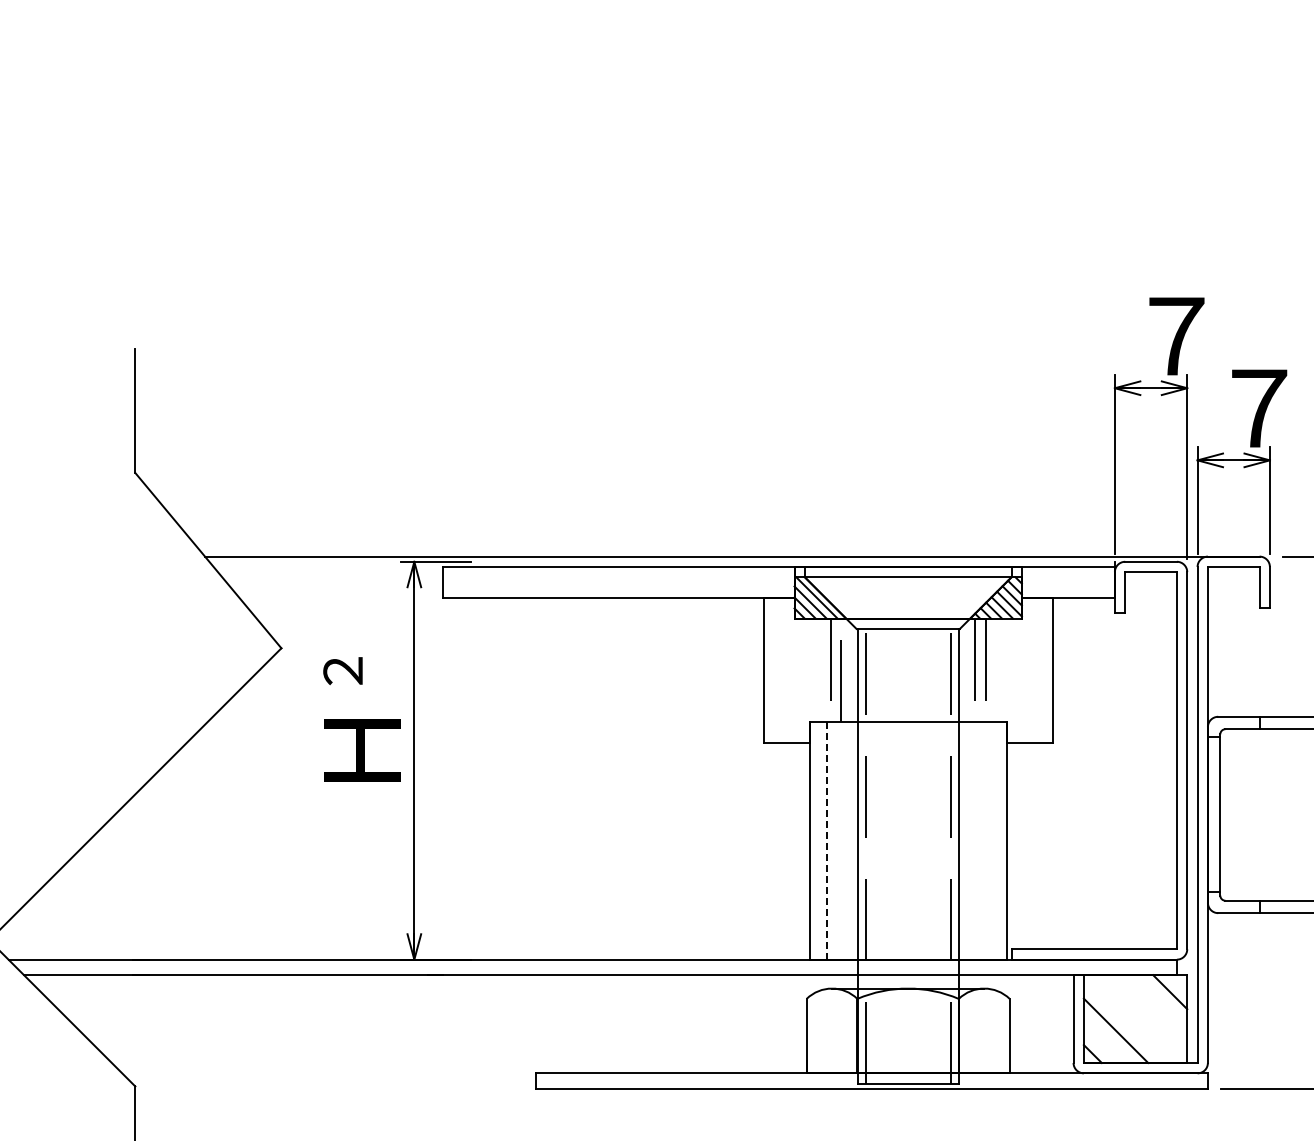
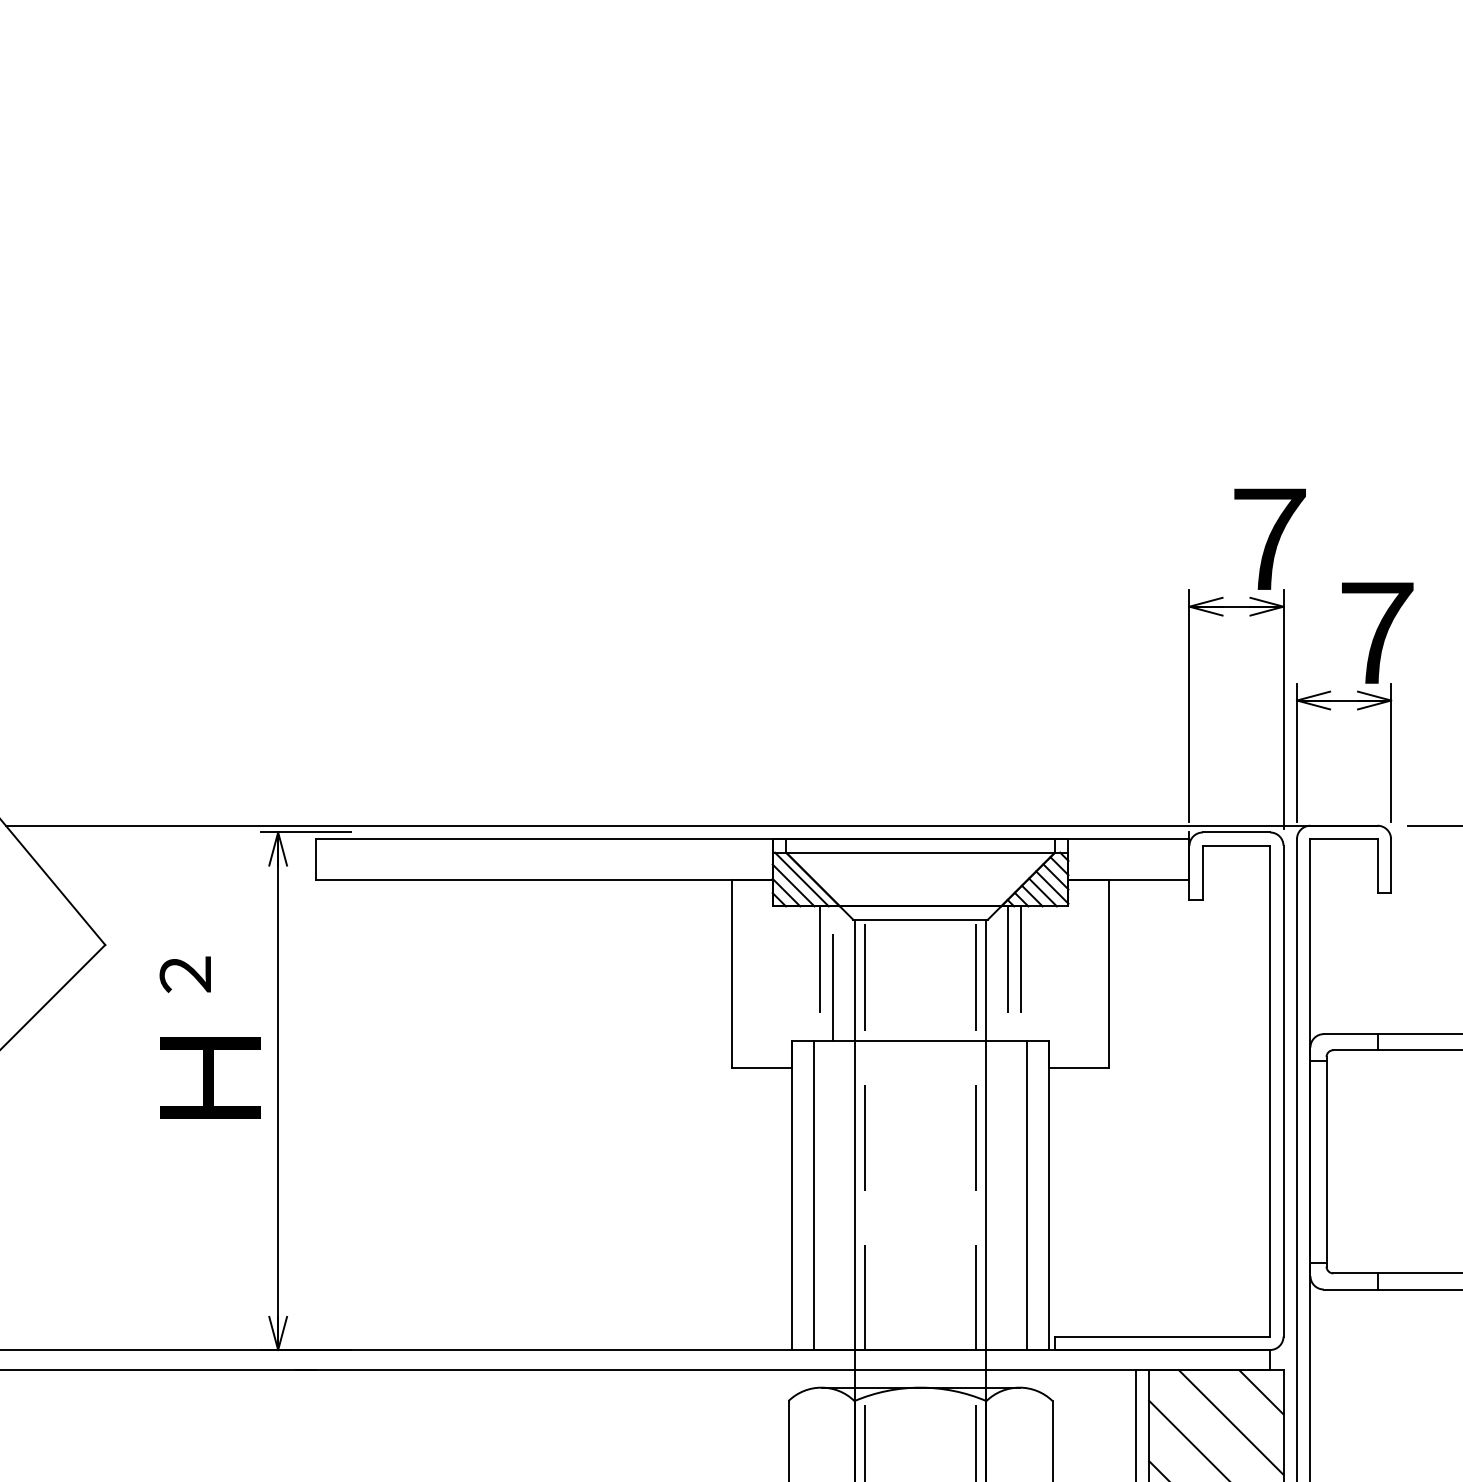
line: (826, 840) -> (814, 1195), dashed -> solid
line: (989, 840) -> (1026, 1195), added
line: (1146, 1015) -> (1230, 1422), added

